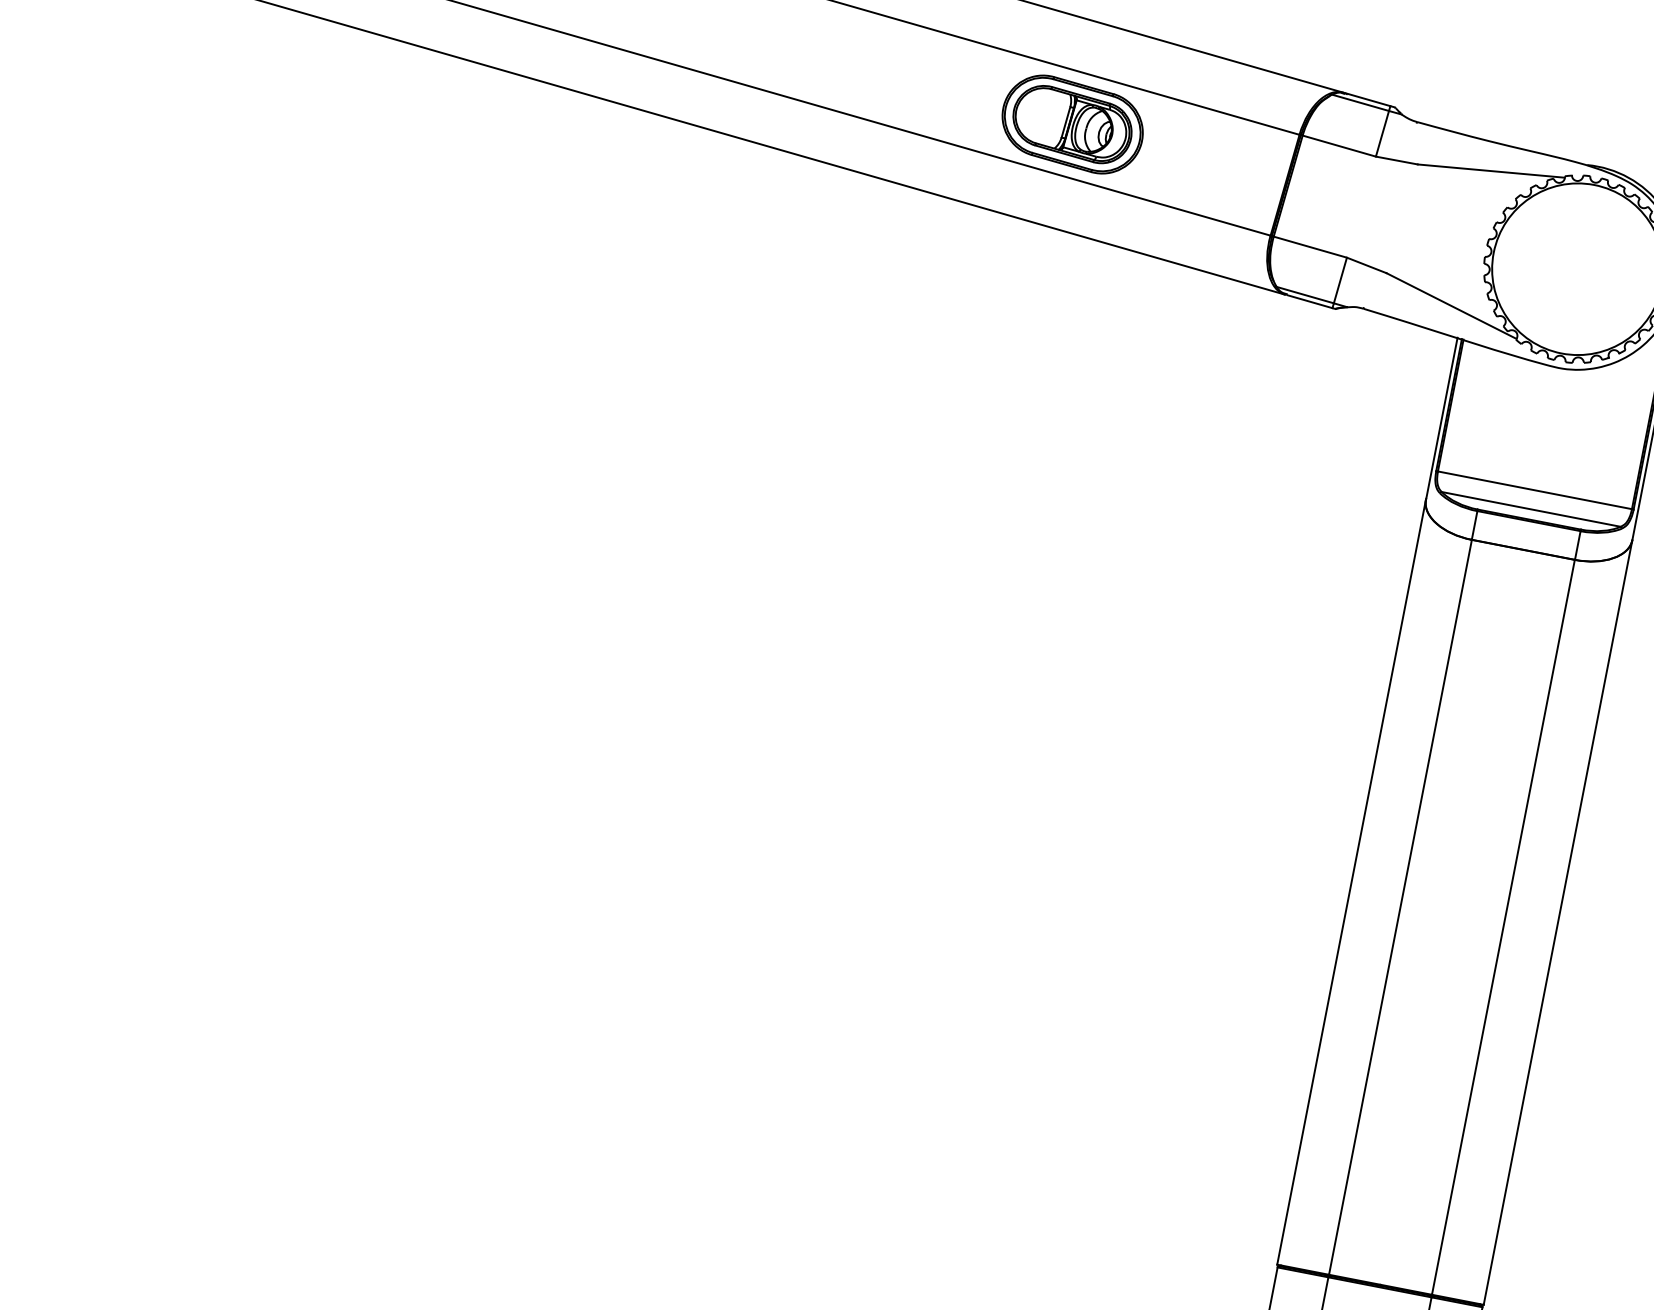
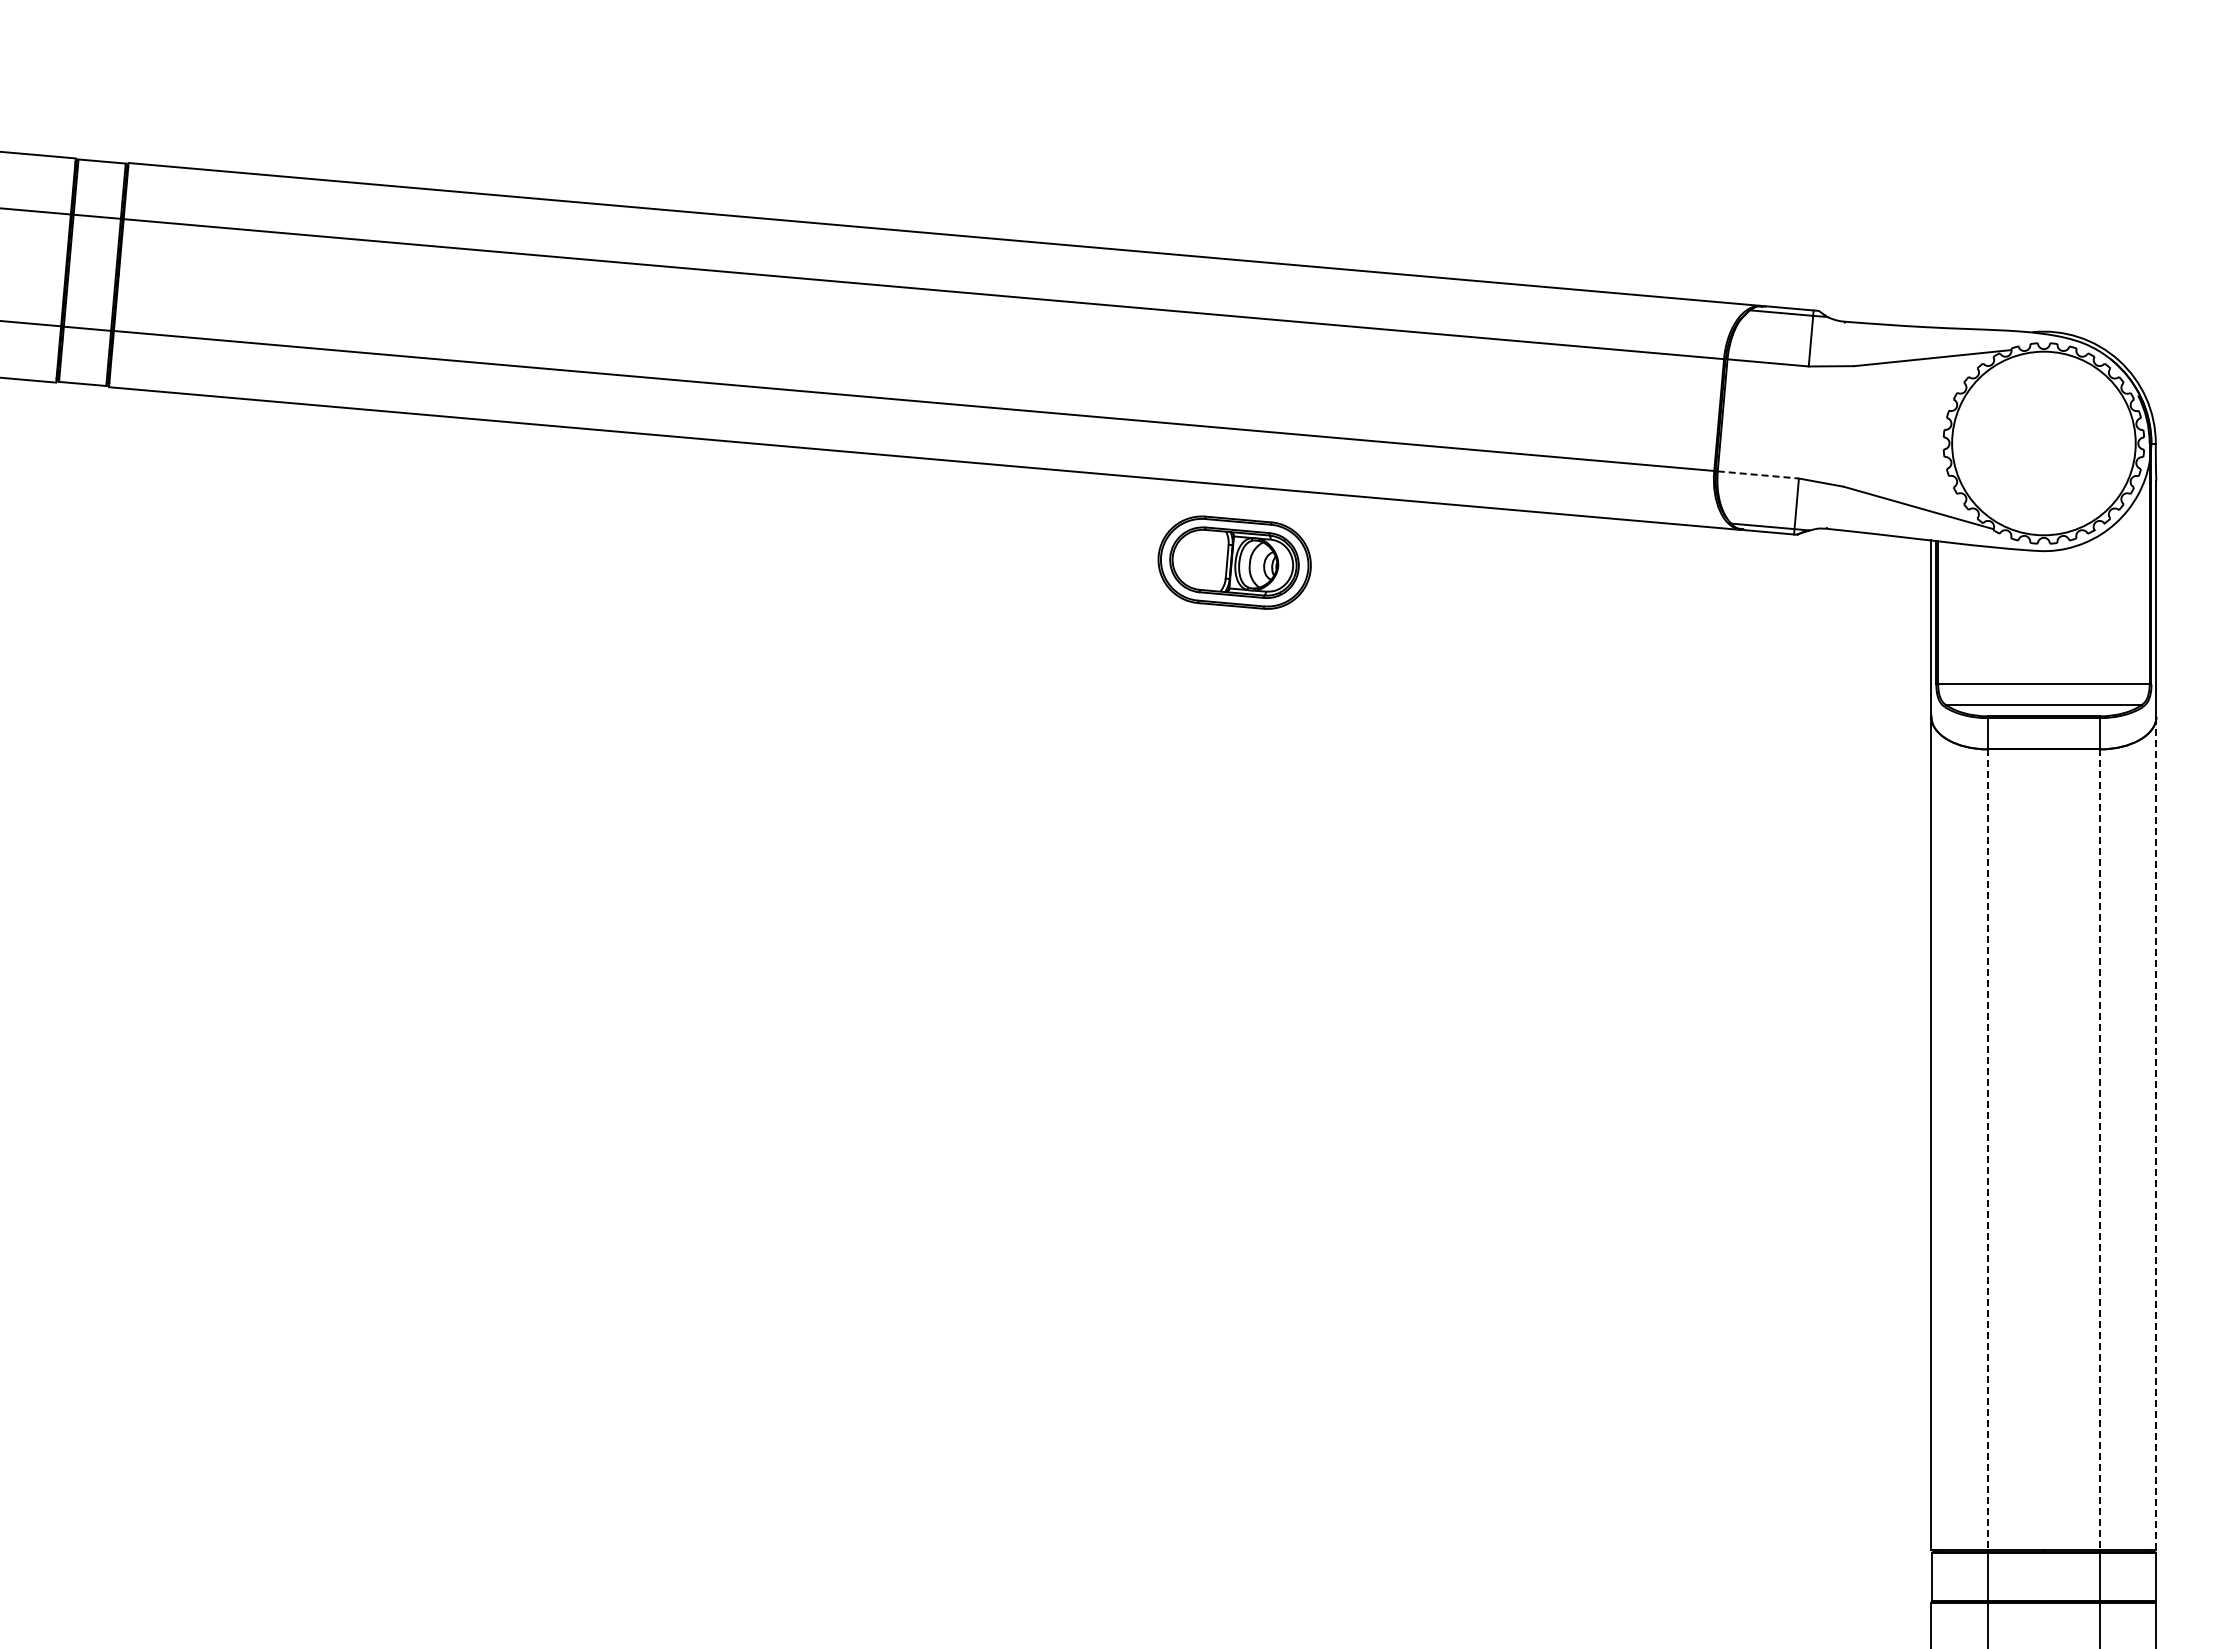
part: (1072, 124) -> (1234, 562), moved
line: (1310, 246) -> (1758, 474), solid -> dashed
line: (1400, 906) -> (1987, 1149), solid -> dashed
line: (1558, 922) -> (2156, 1133), solid -> dashed
line: (1503, 927) -> (2100, 1149), solid -> dashed

